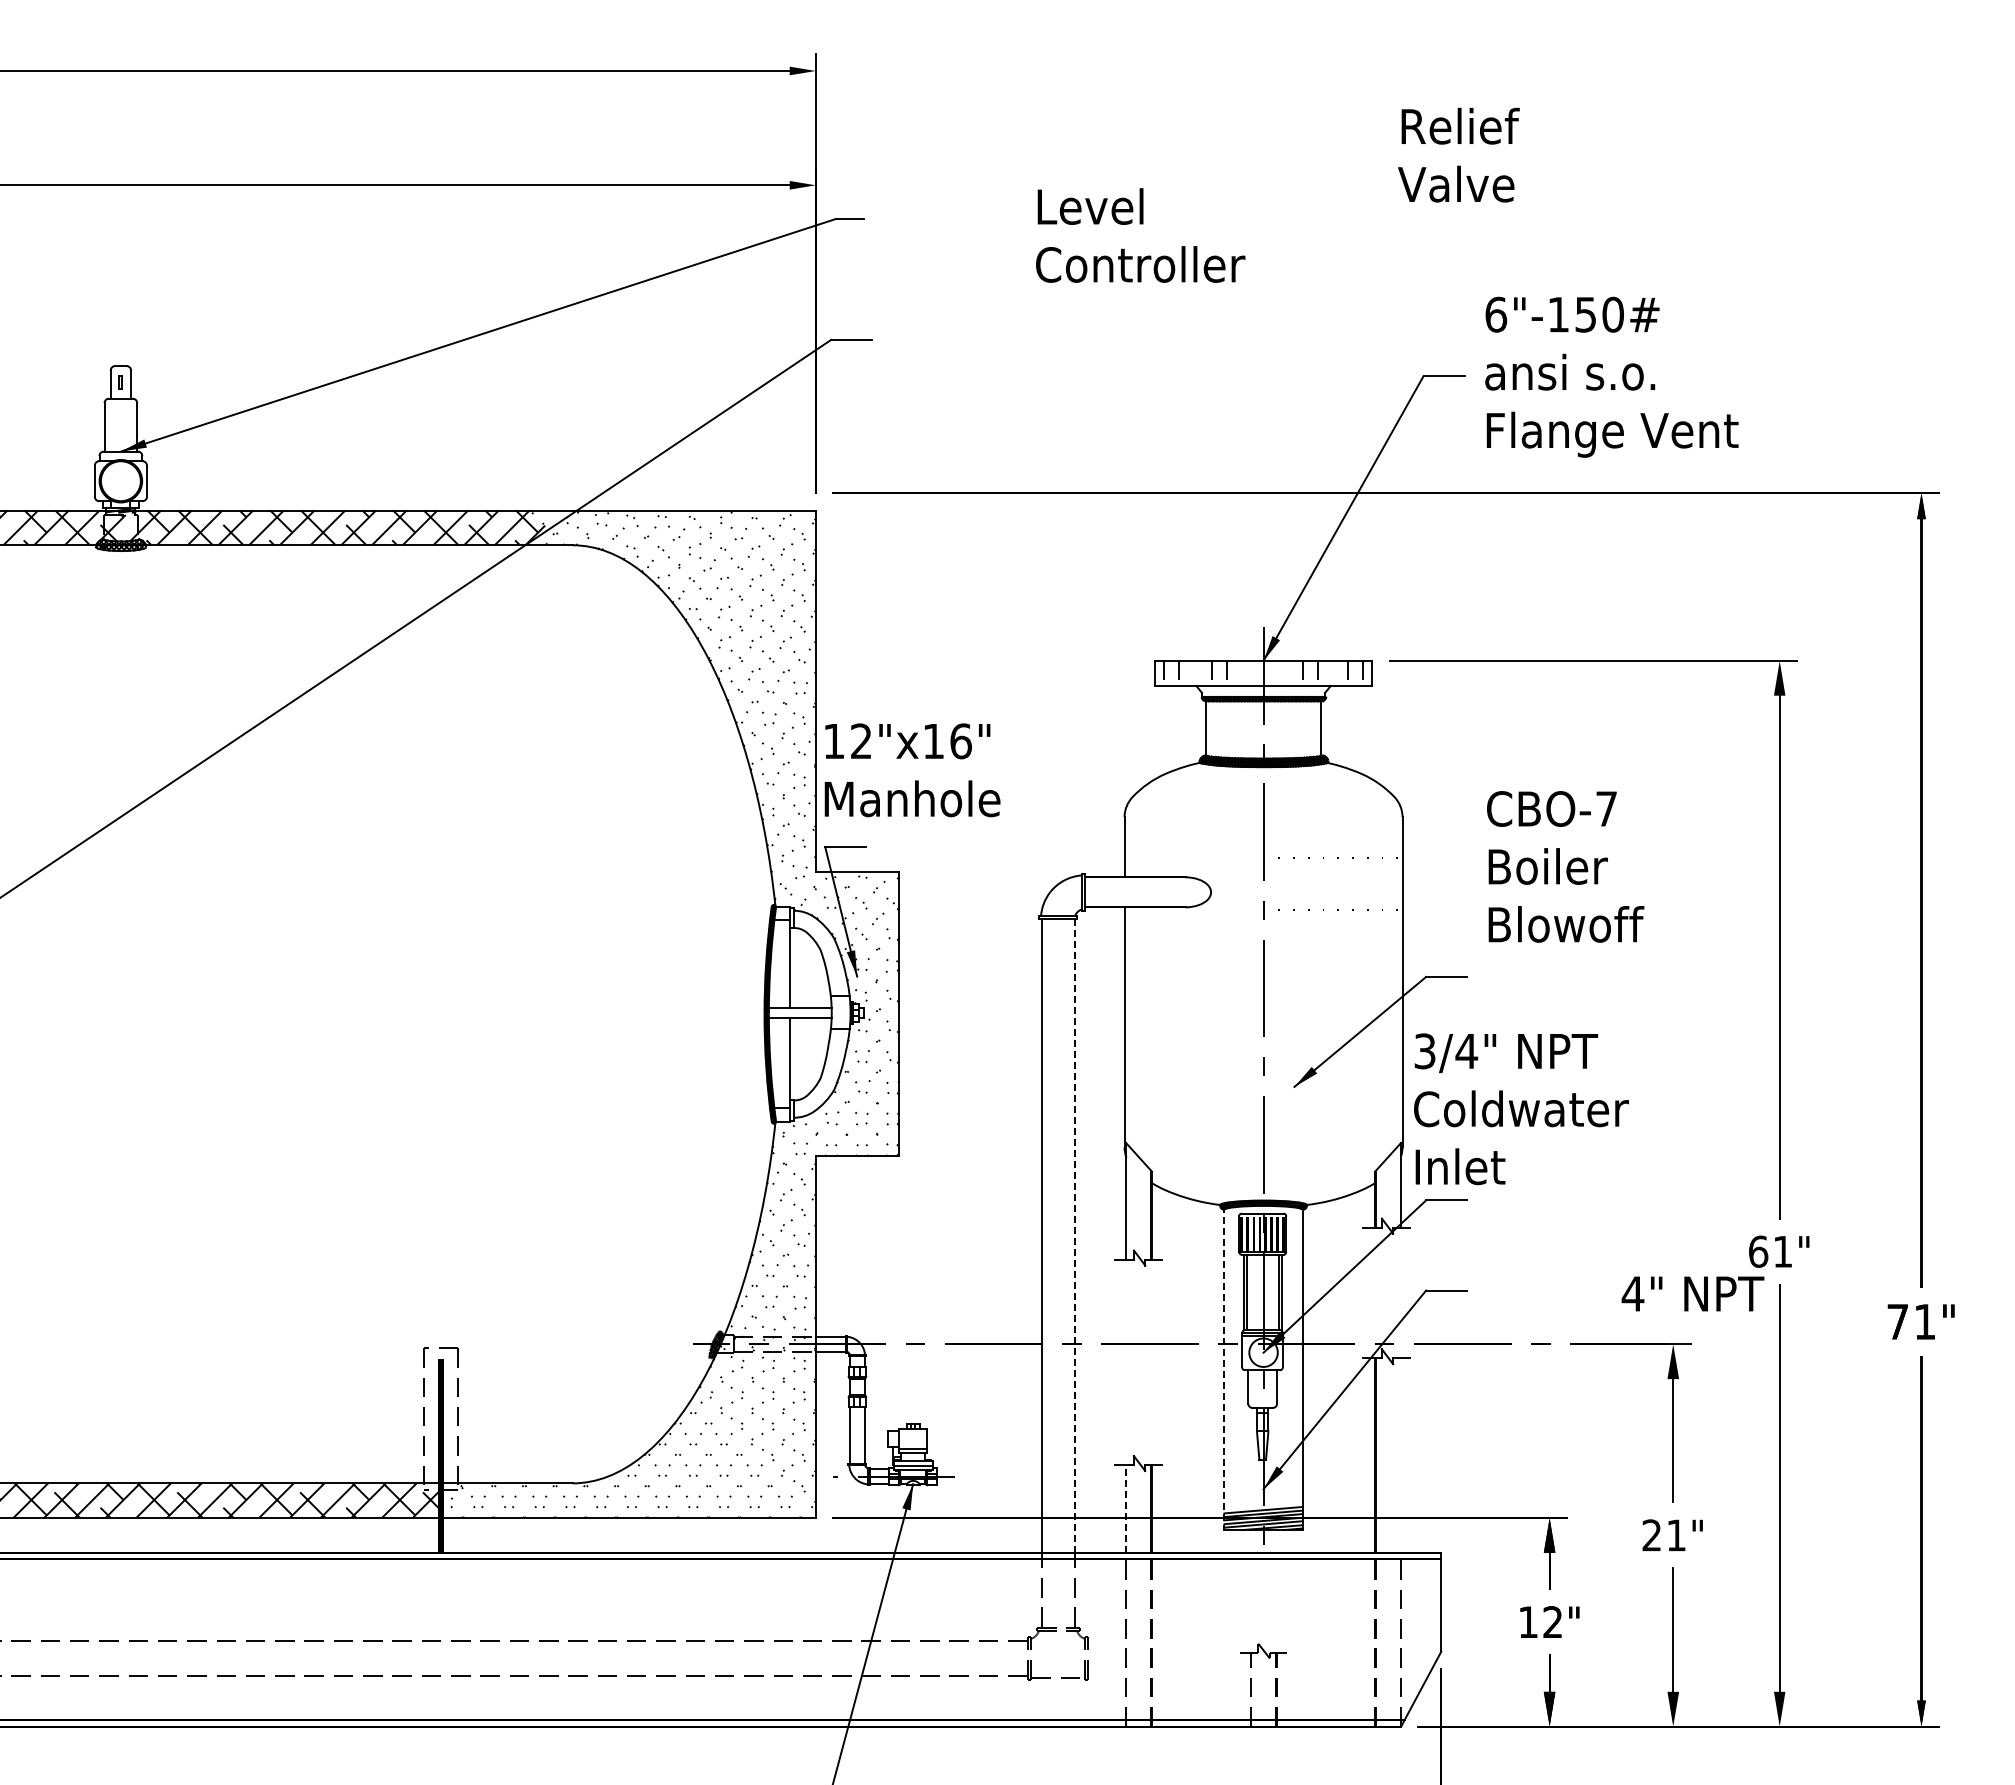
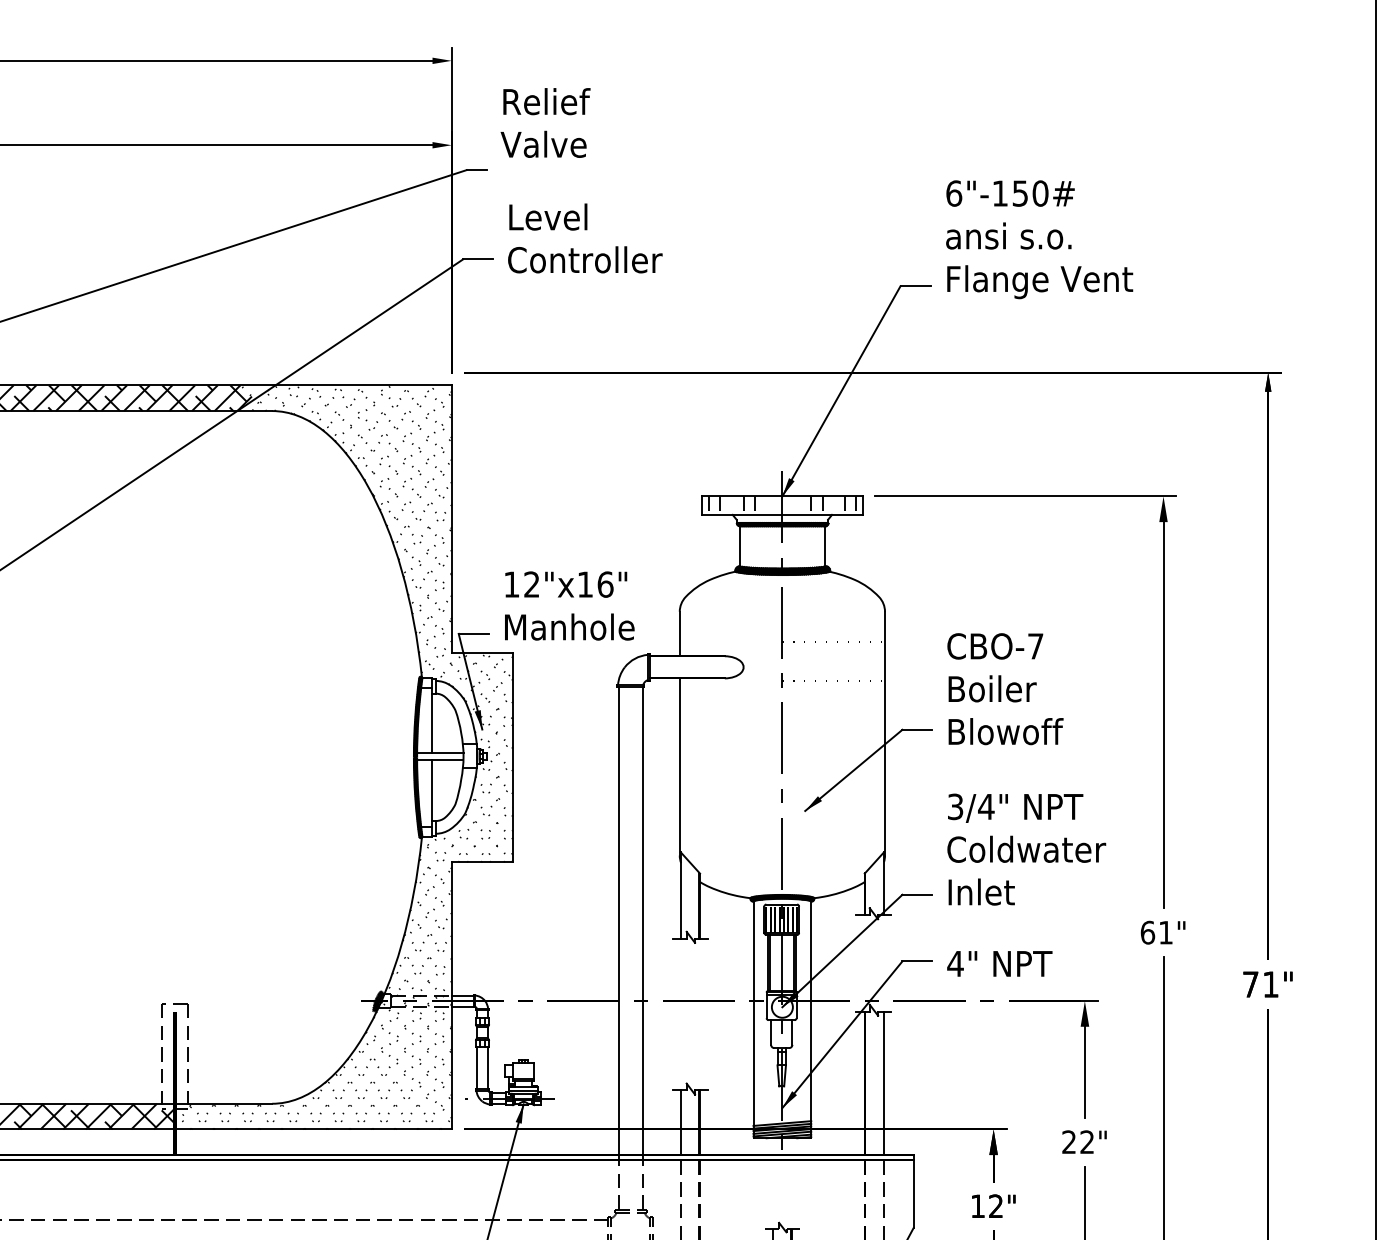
text: (1458, 154) -> (545, 122), moved
text: (1140, 235) -> (585, 238), moved
text: (1611, 376) -> (1039, 239), moved
text: (912, 770) -> (569, 606), moved
text: (1565, 866) -> (1005, 688), moved
text: (1521, 1109) -> (1026, 849), moved
line: (1074, 1236) -> (642, 921), dashed -> solid
text: (1692, 1293) -> (999, 963), moved
line: (1224, 1368) -> (753, 1018), dashed -> solid
line: (1401, 1455) -> (884, 1083), added
line: (1125, 1509) -> (680, 1123), dashed -> solid
text: (1676, 1535) -> (1087, 1142), 21" -> 22"

